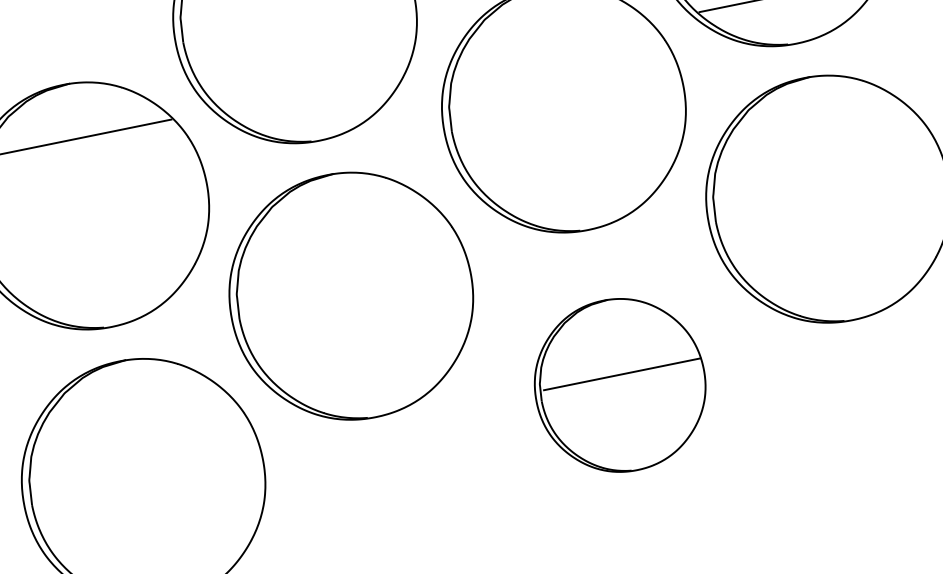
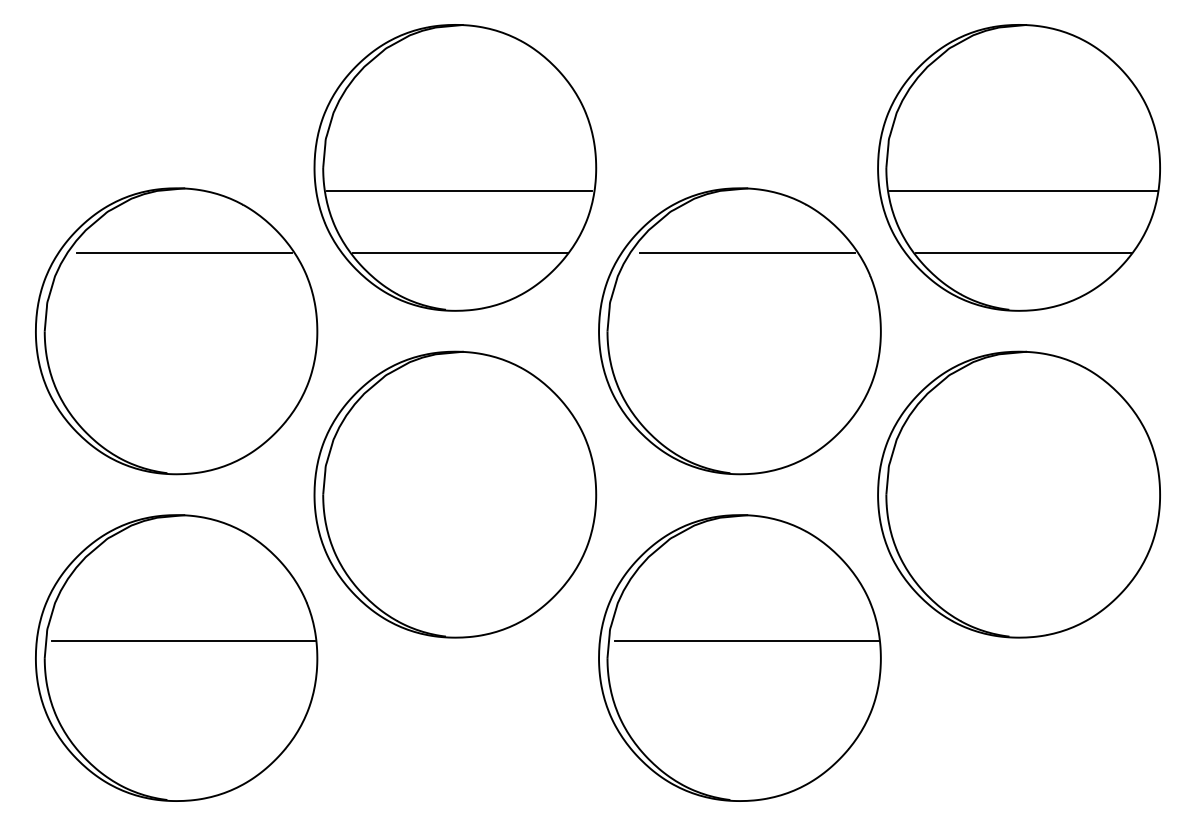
line: (302, 39) -> (459, 191), added
line: (556, 41) -> (747, 252), added
line: (313, 90) -> (459, 252), added
part: (619, 385) -> (739, 657), size x1.43
line: (146, 466) -> (183, 640), added

